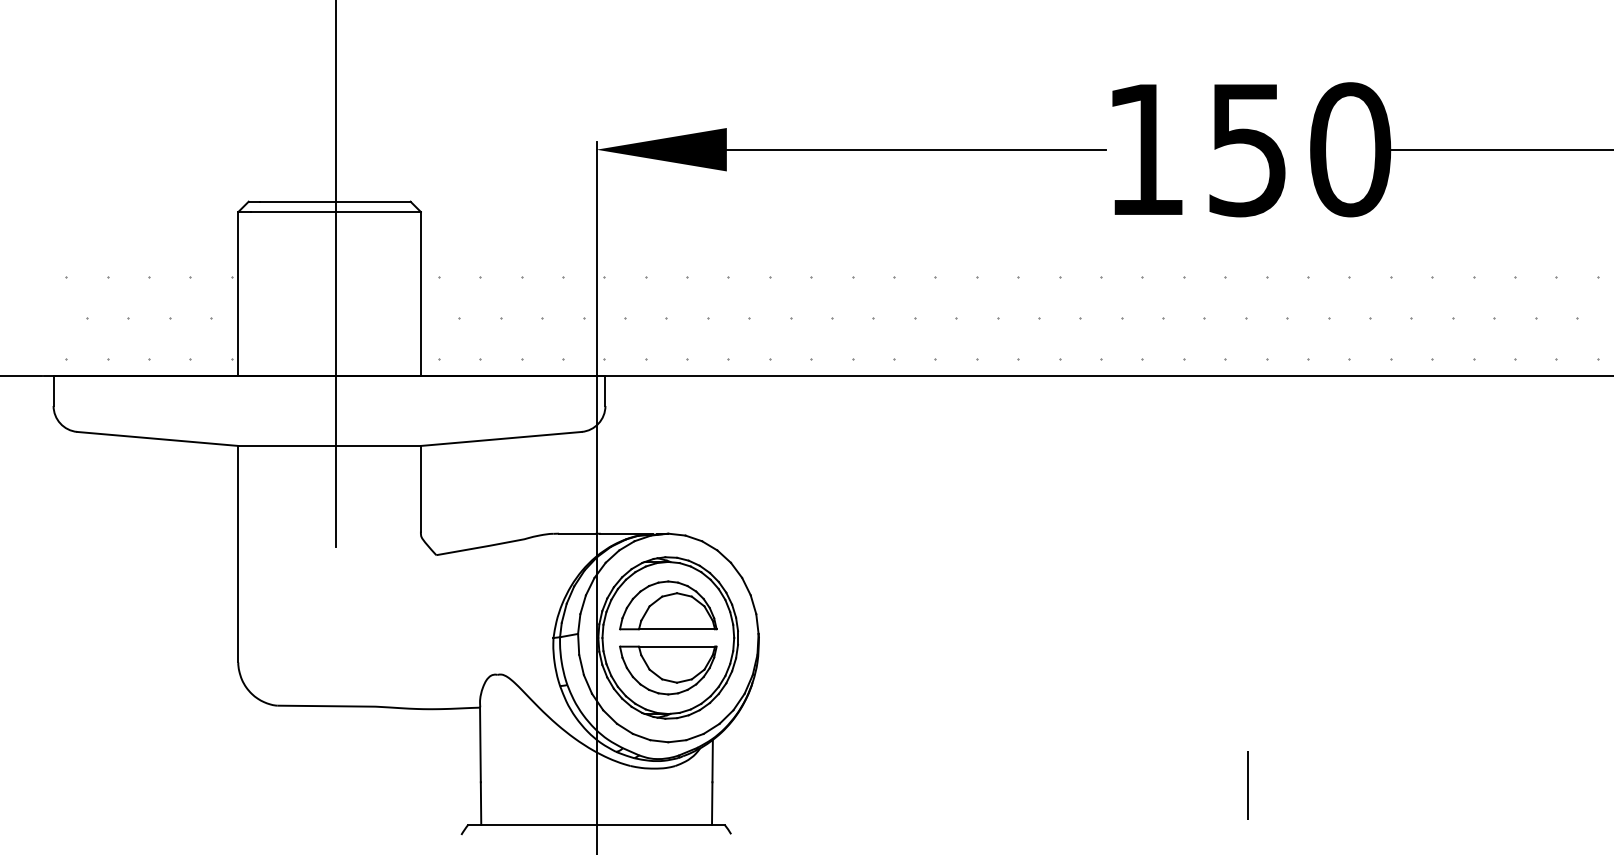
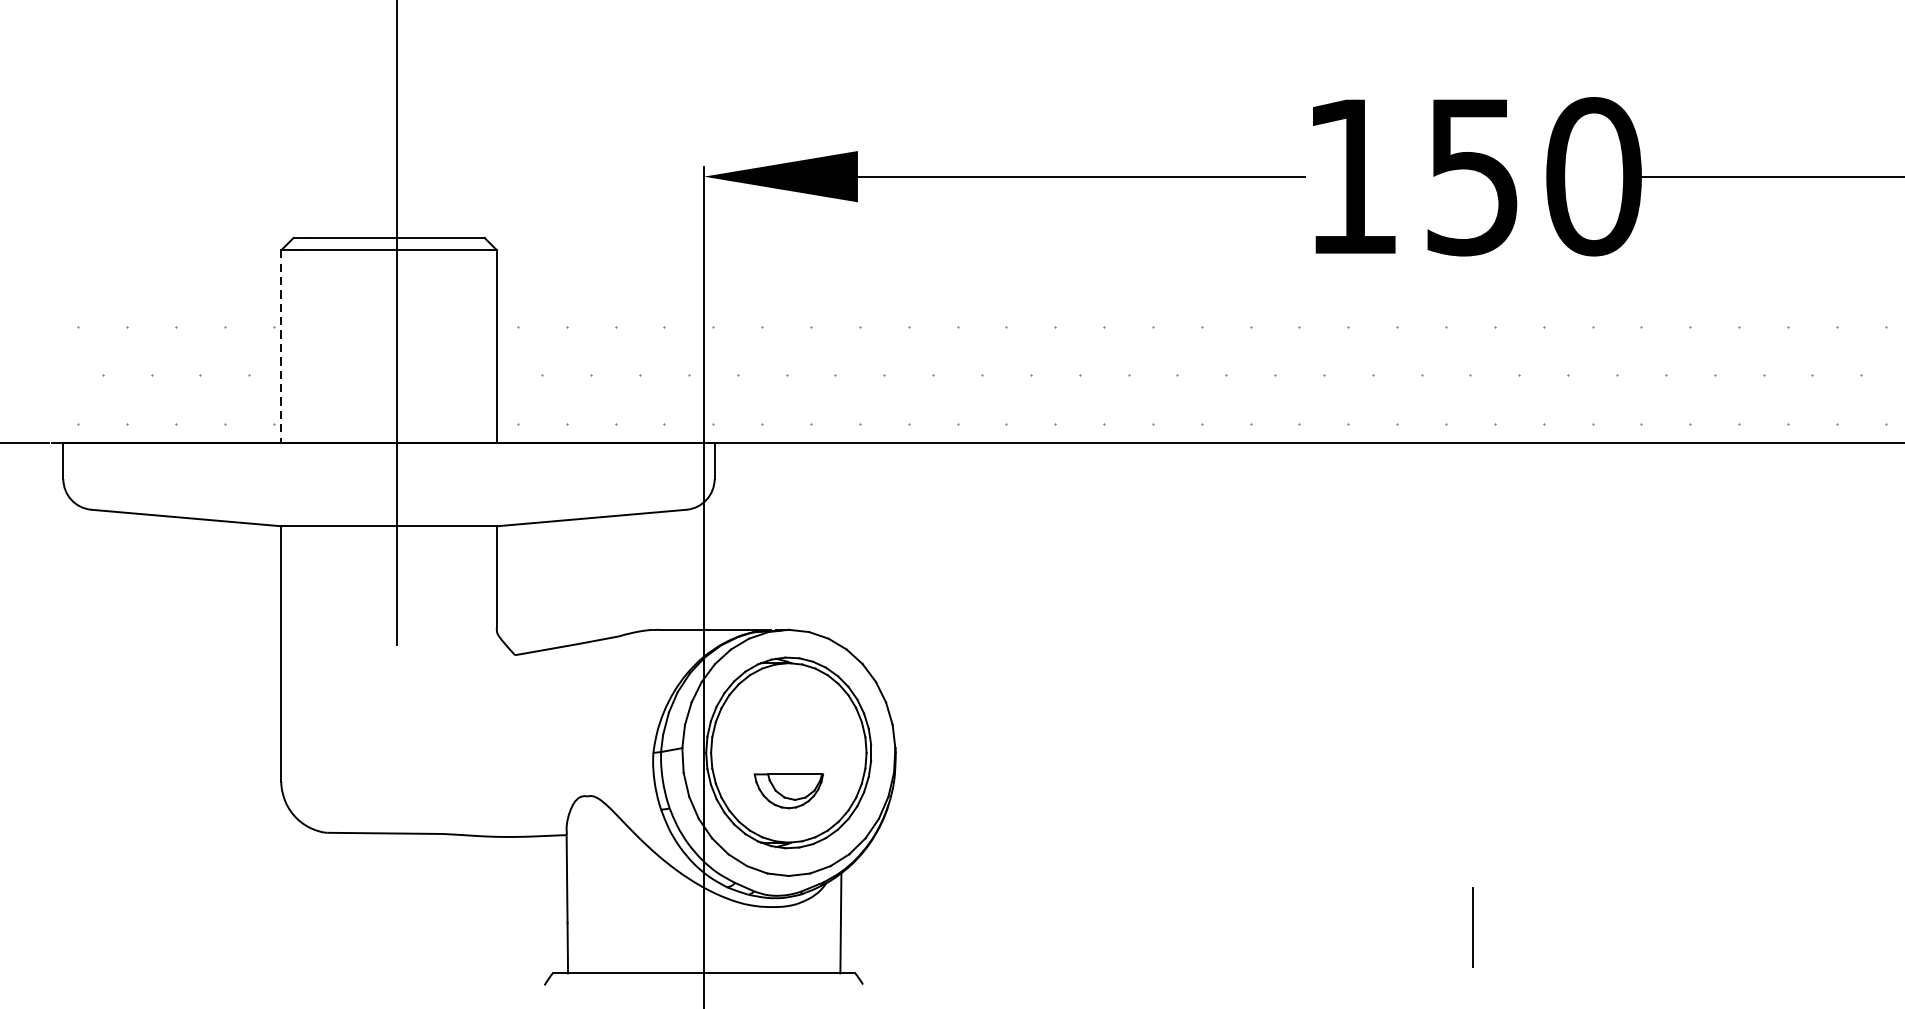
line: (238, 293) -> (281, 346), solid -> dashed
part: (668, 605) -> (789, 714), removed
part: (668, 670) -> (789, 791), size x0.6

